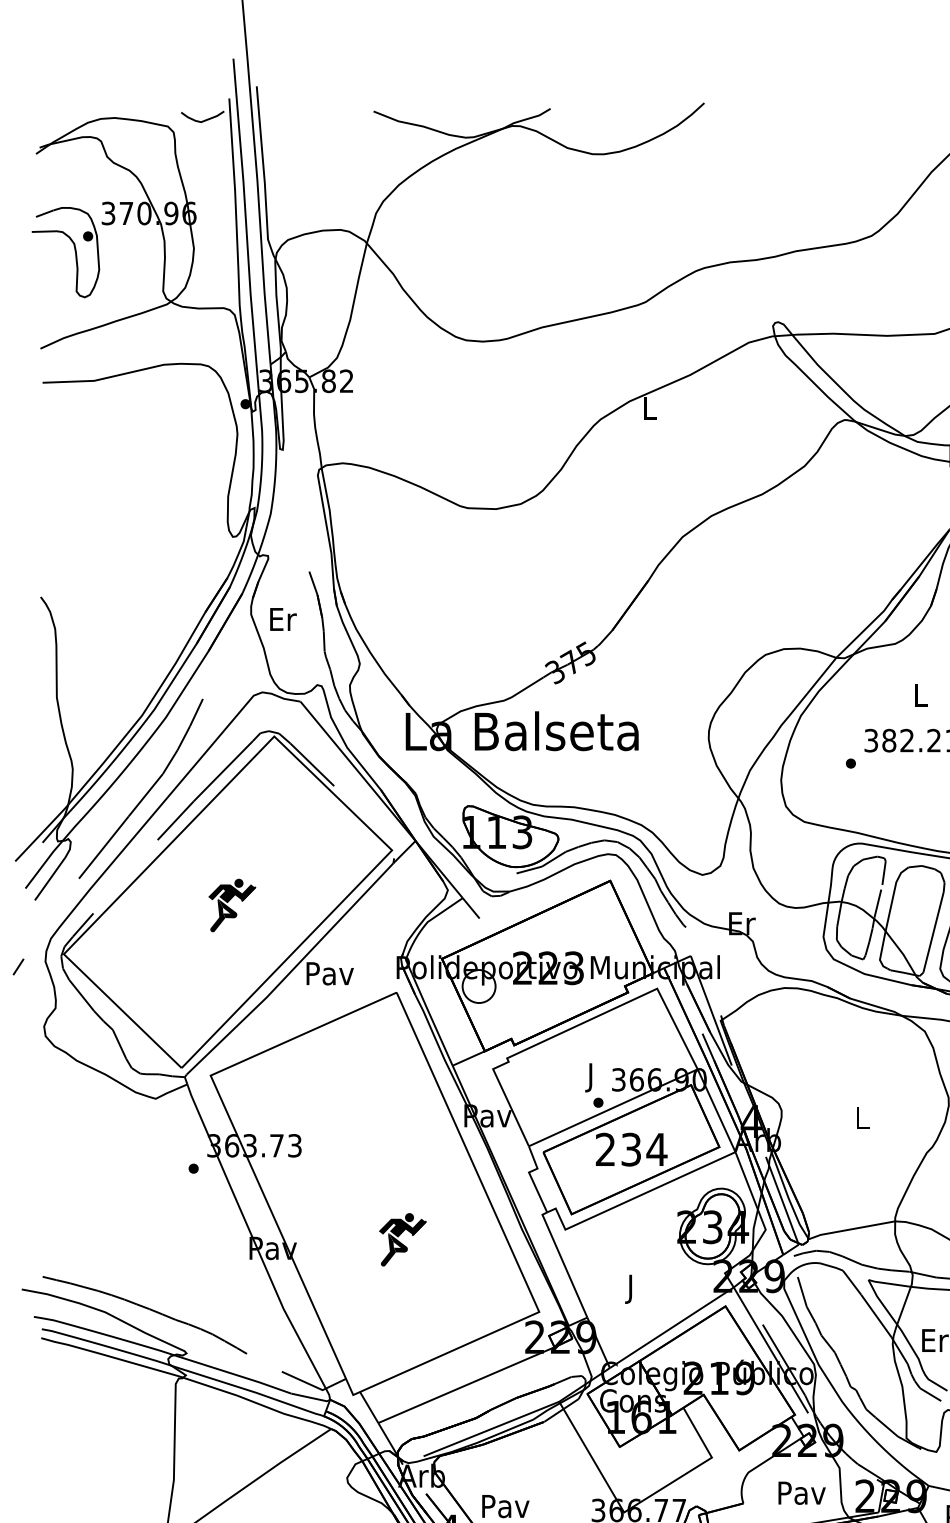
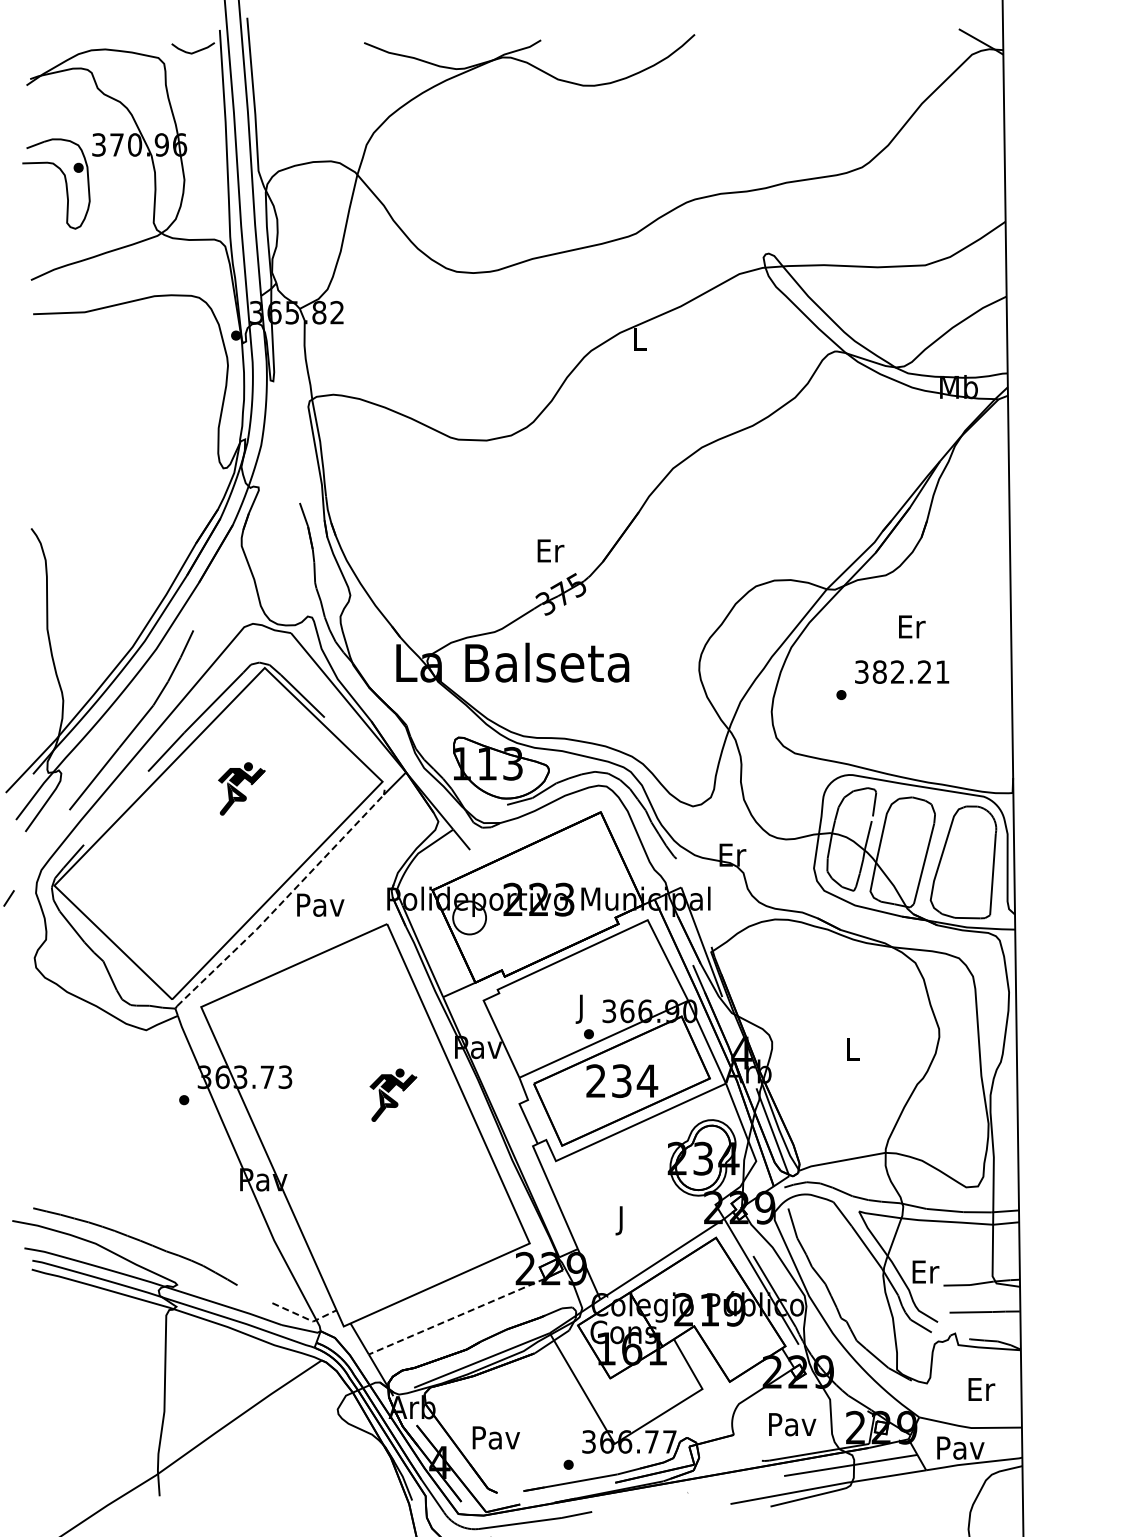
text: (282, 619) -> (550, 550), moved
text: (921, 695) -> (912, 626), L -> Er
part: (231, 905) -> (241, 788), moved
line: (291, 971) -> (282, 902), solid -> dashed
part: (402, 1239) -> (393, 1094), moved
line: (465, 1385) -> (456, 1316), solid -> dashed
line: (314, 1386) -> (305, 1317), solid -> dashed

